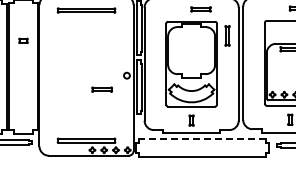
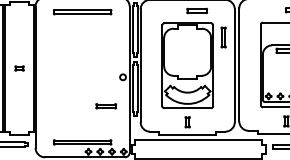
part: (23, 40) -> (19, 68), moved
part: (101, 89) -> (105, 106), moved
line: (202, 138) -> (198, 140), dashed -> solid

